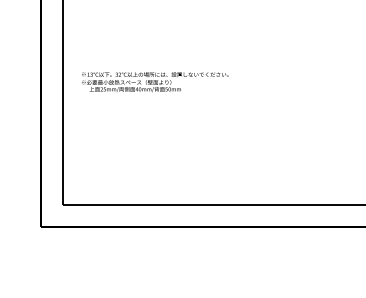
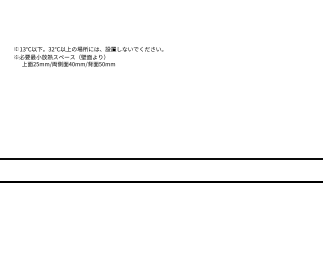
text: (155, 82) -> (89, 57), moved

